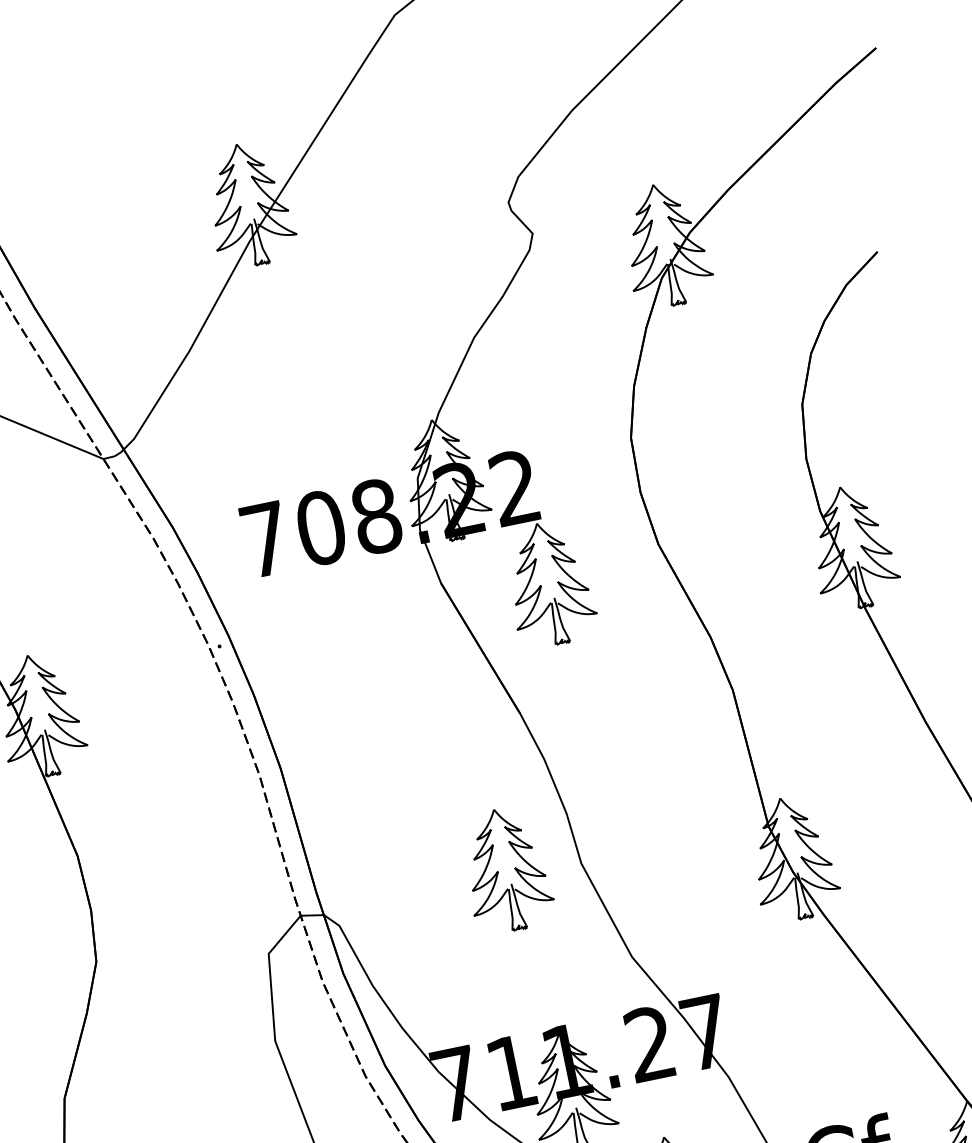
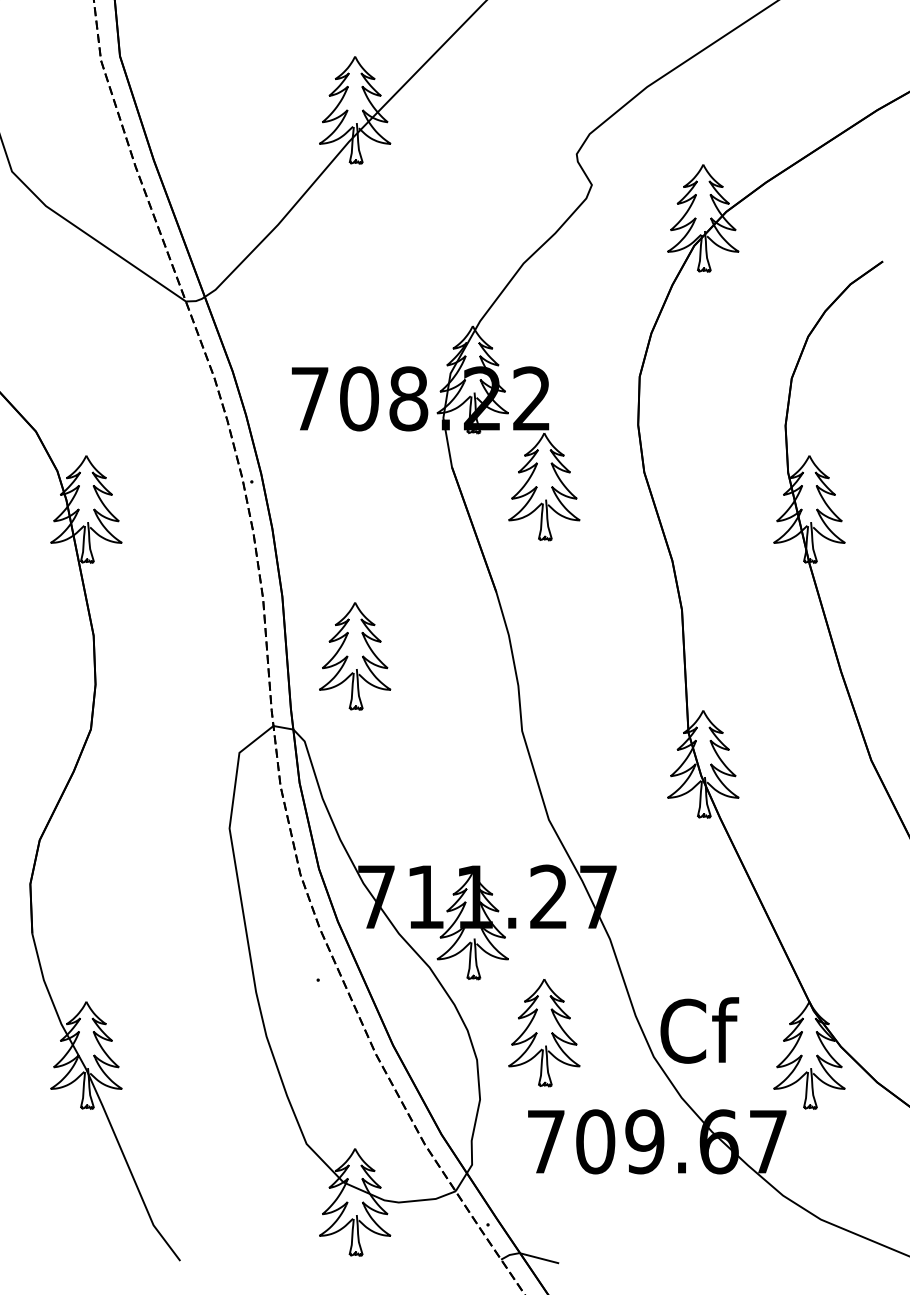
part: (506, 870) -> (355, 656), moved

